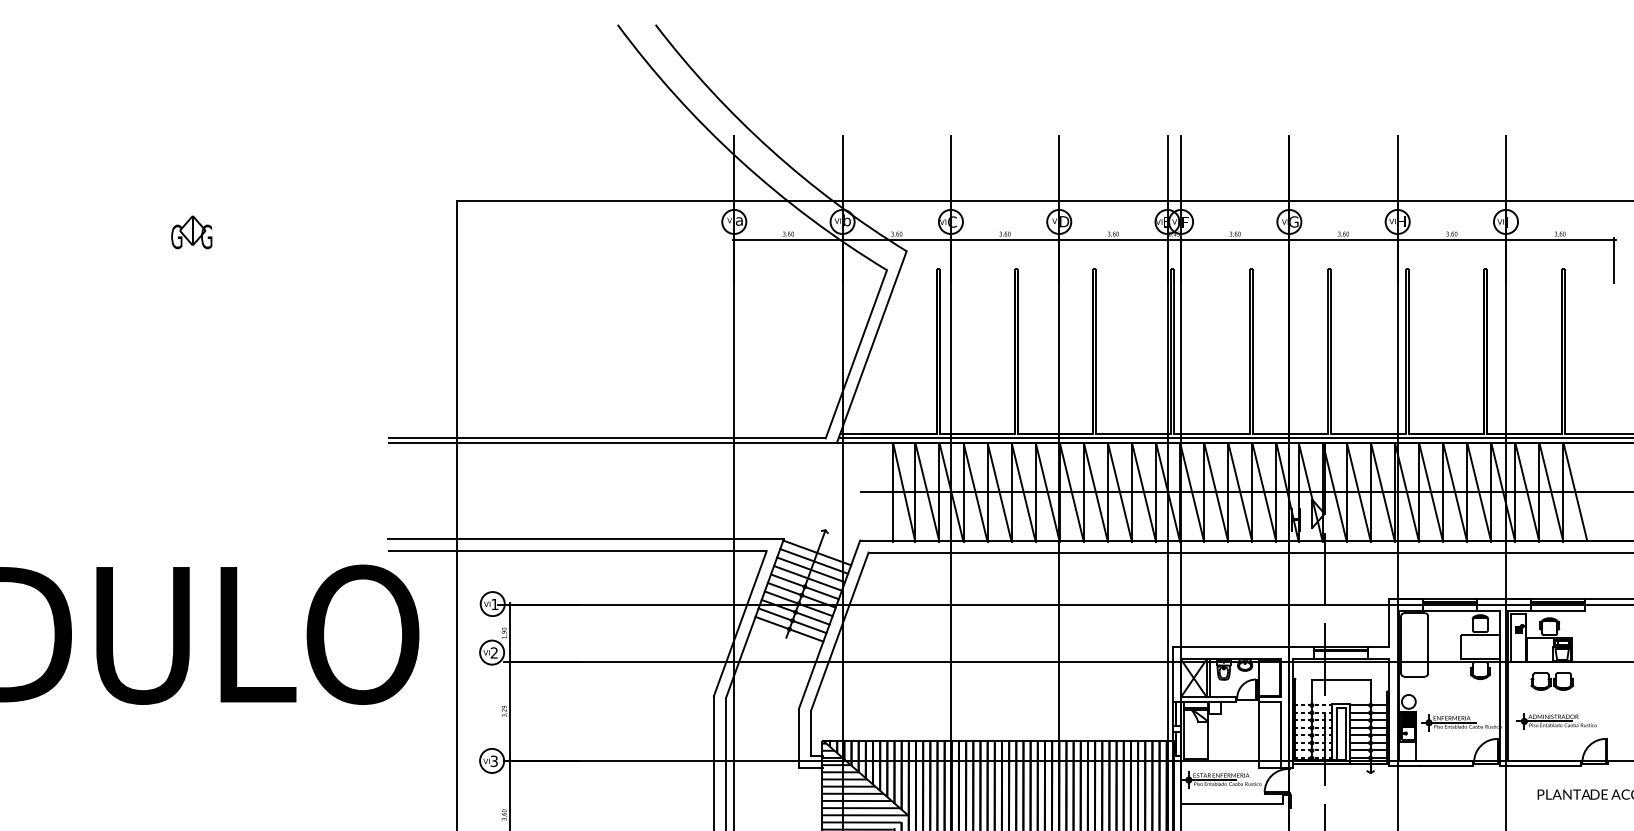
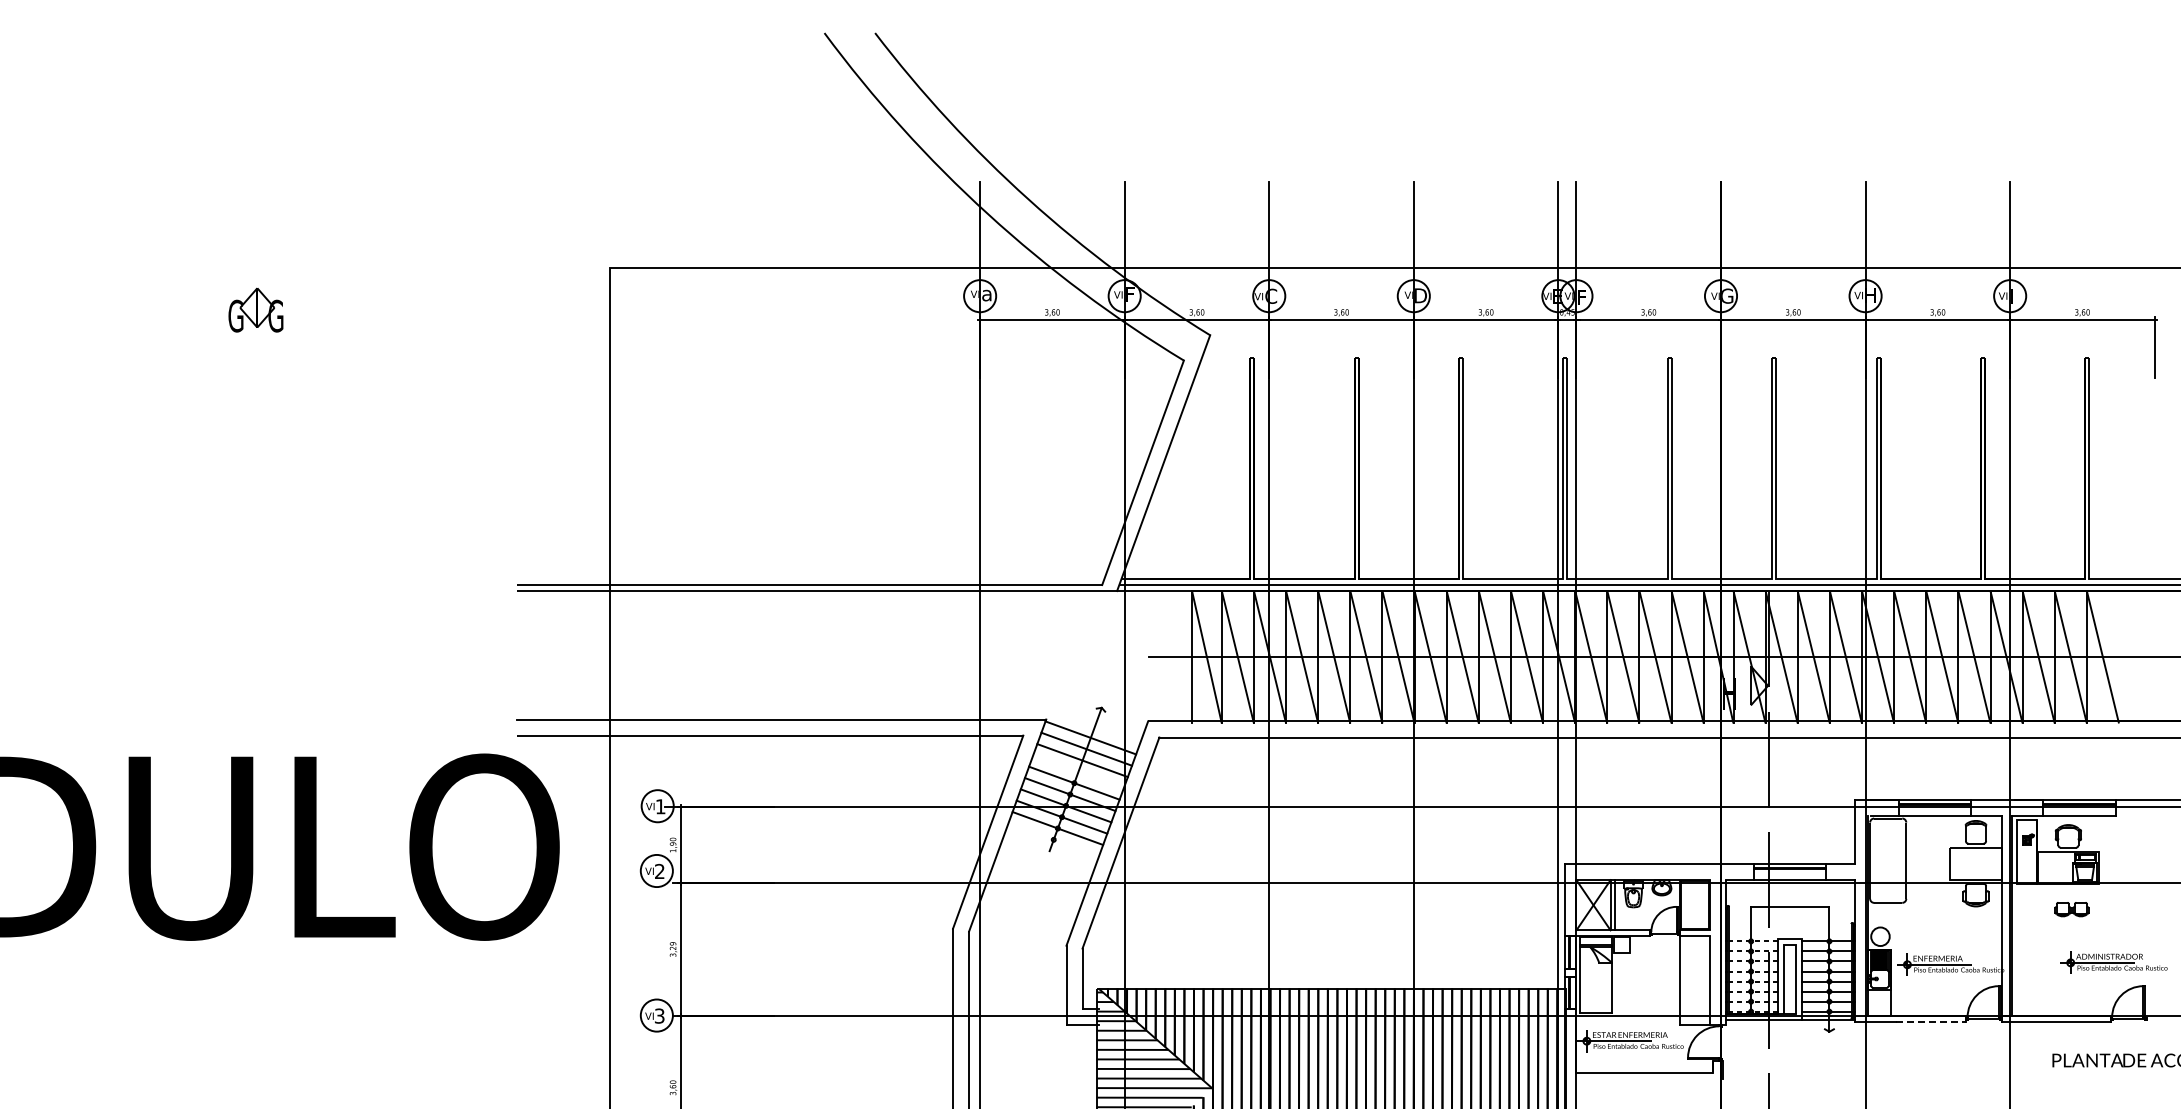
text: (846, 219) -> (1130, 293), b -> F
line: (808, 578) -> (1078, 771), removed
line: (789, 629) -> (1053, 839), removed
part: (1551, 681) -> (2071, 909), size x0.6
part: (1556, 721) -> (2113, 962), moved
line: (1447, 765) -> (1931, 1021), solid -> dashed

